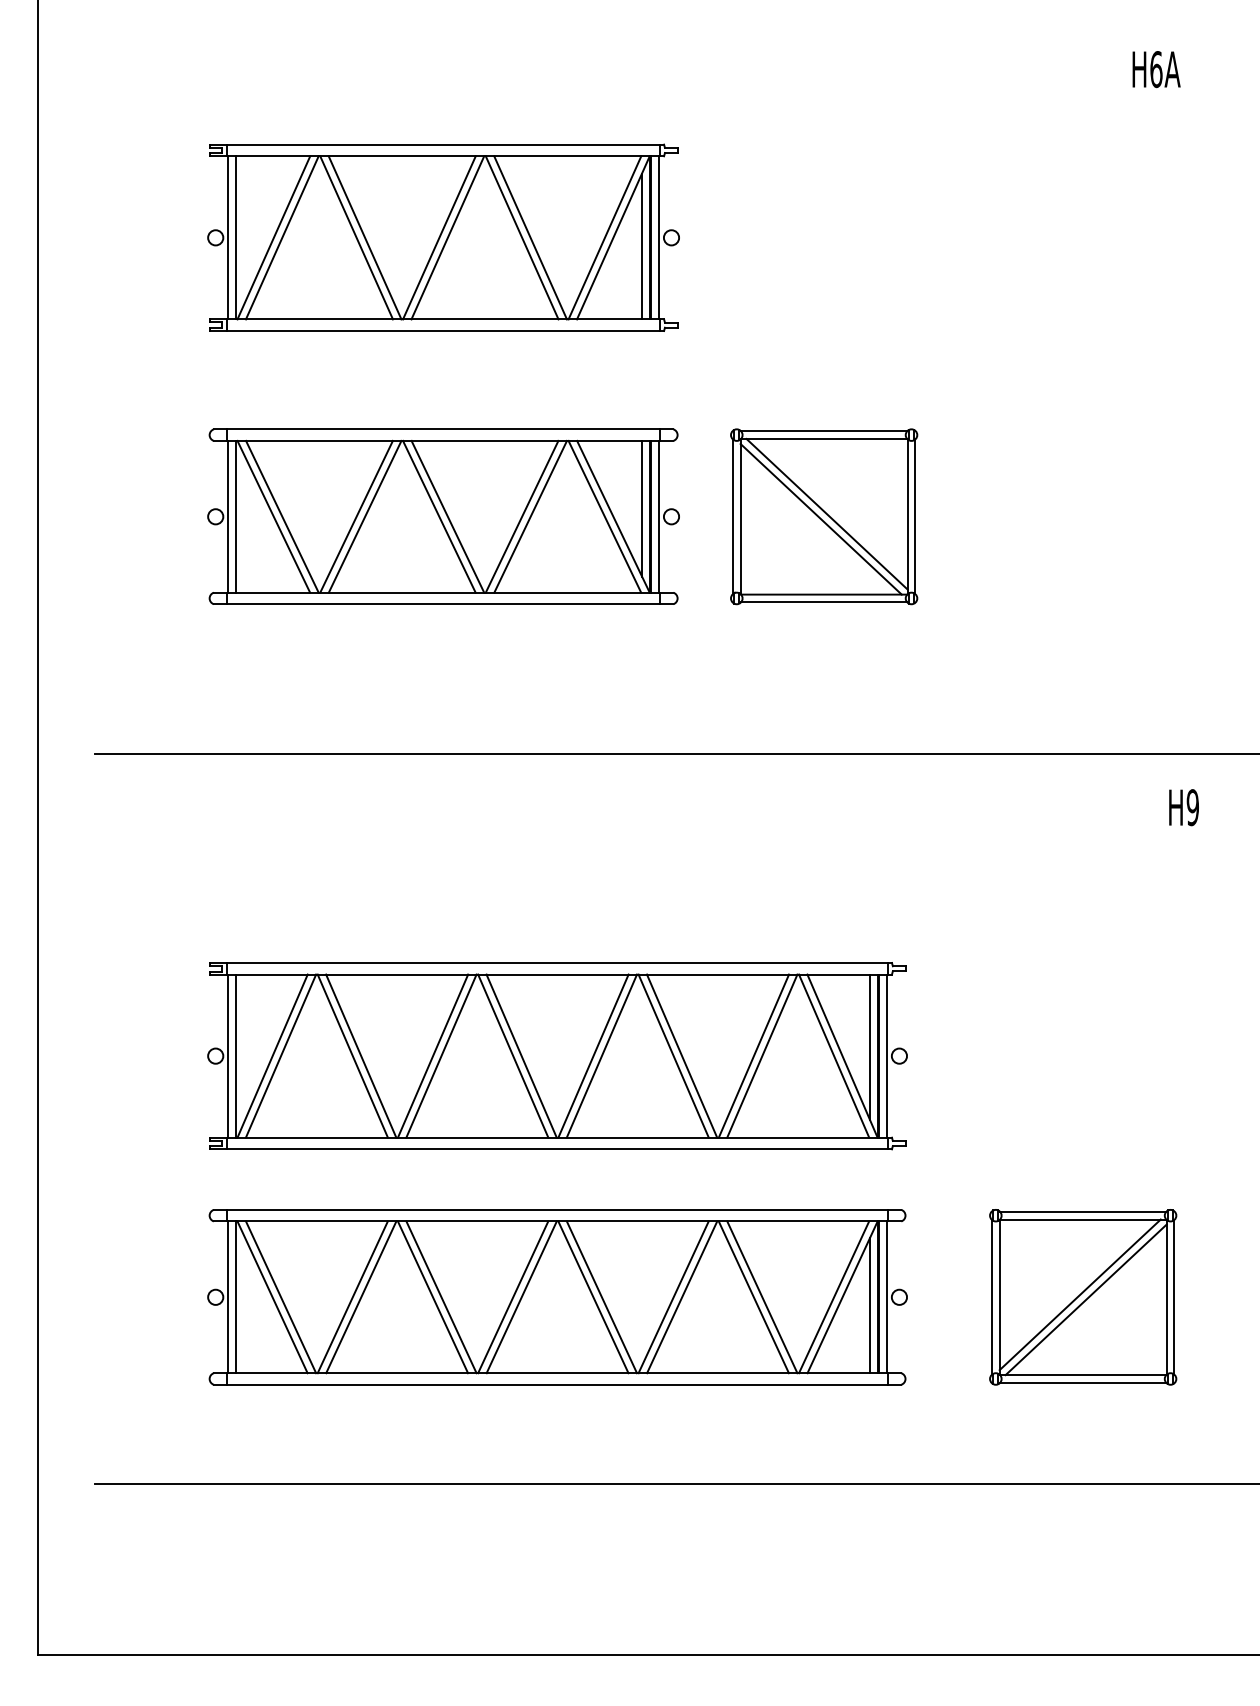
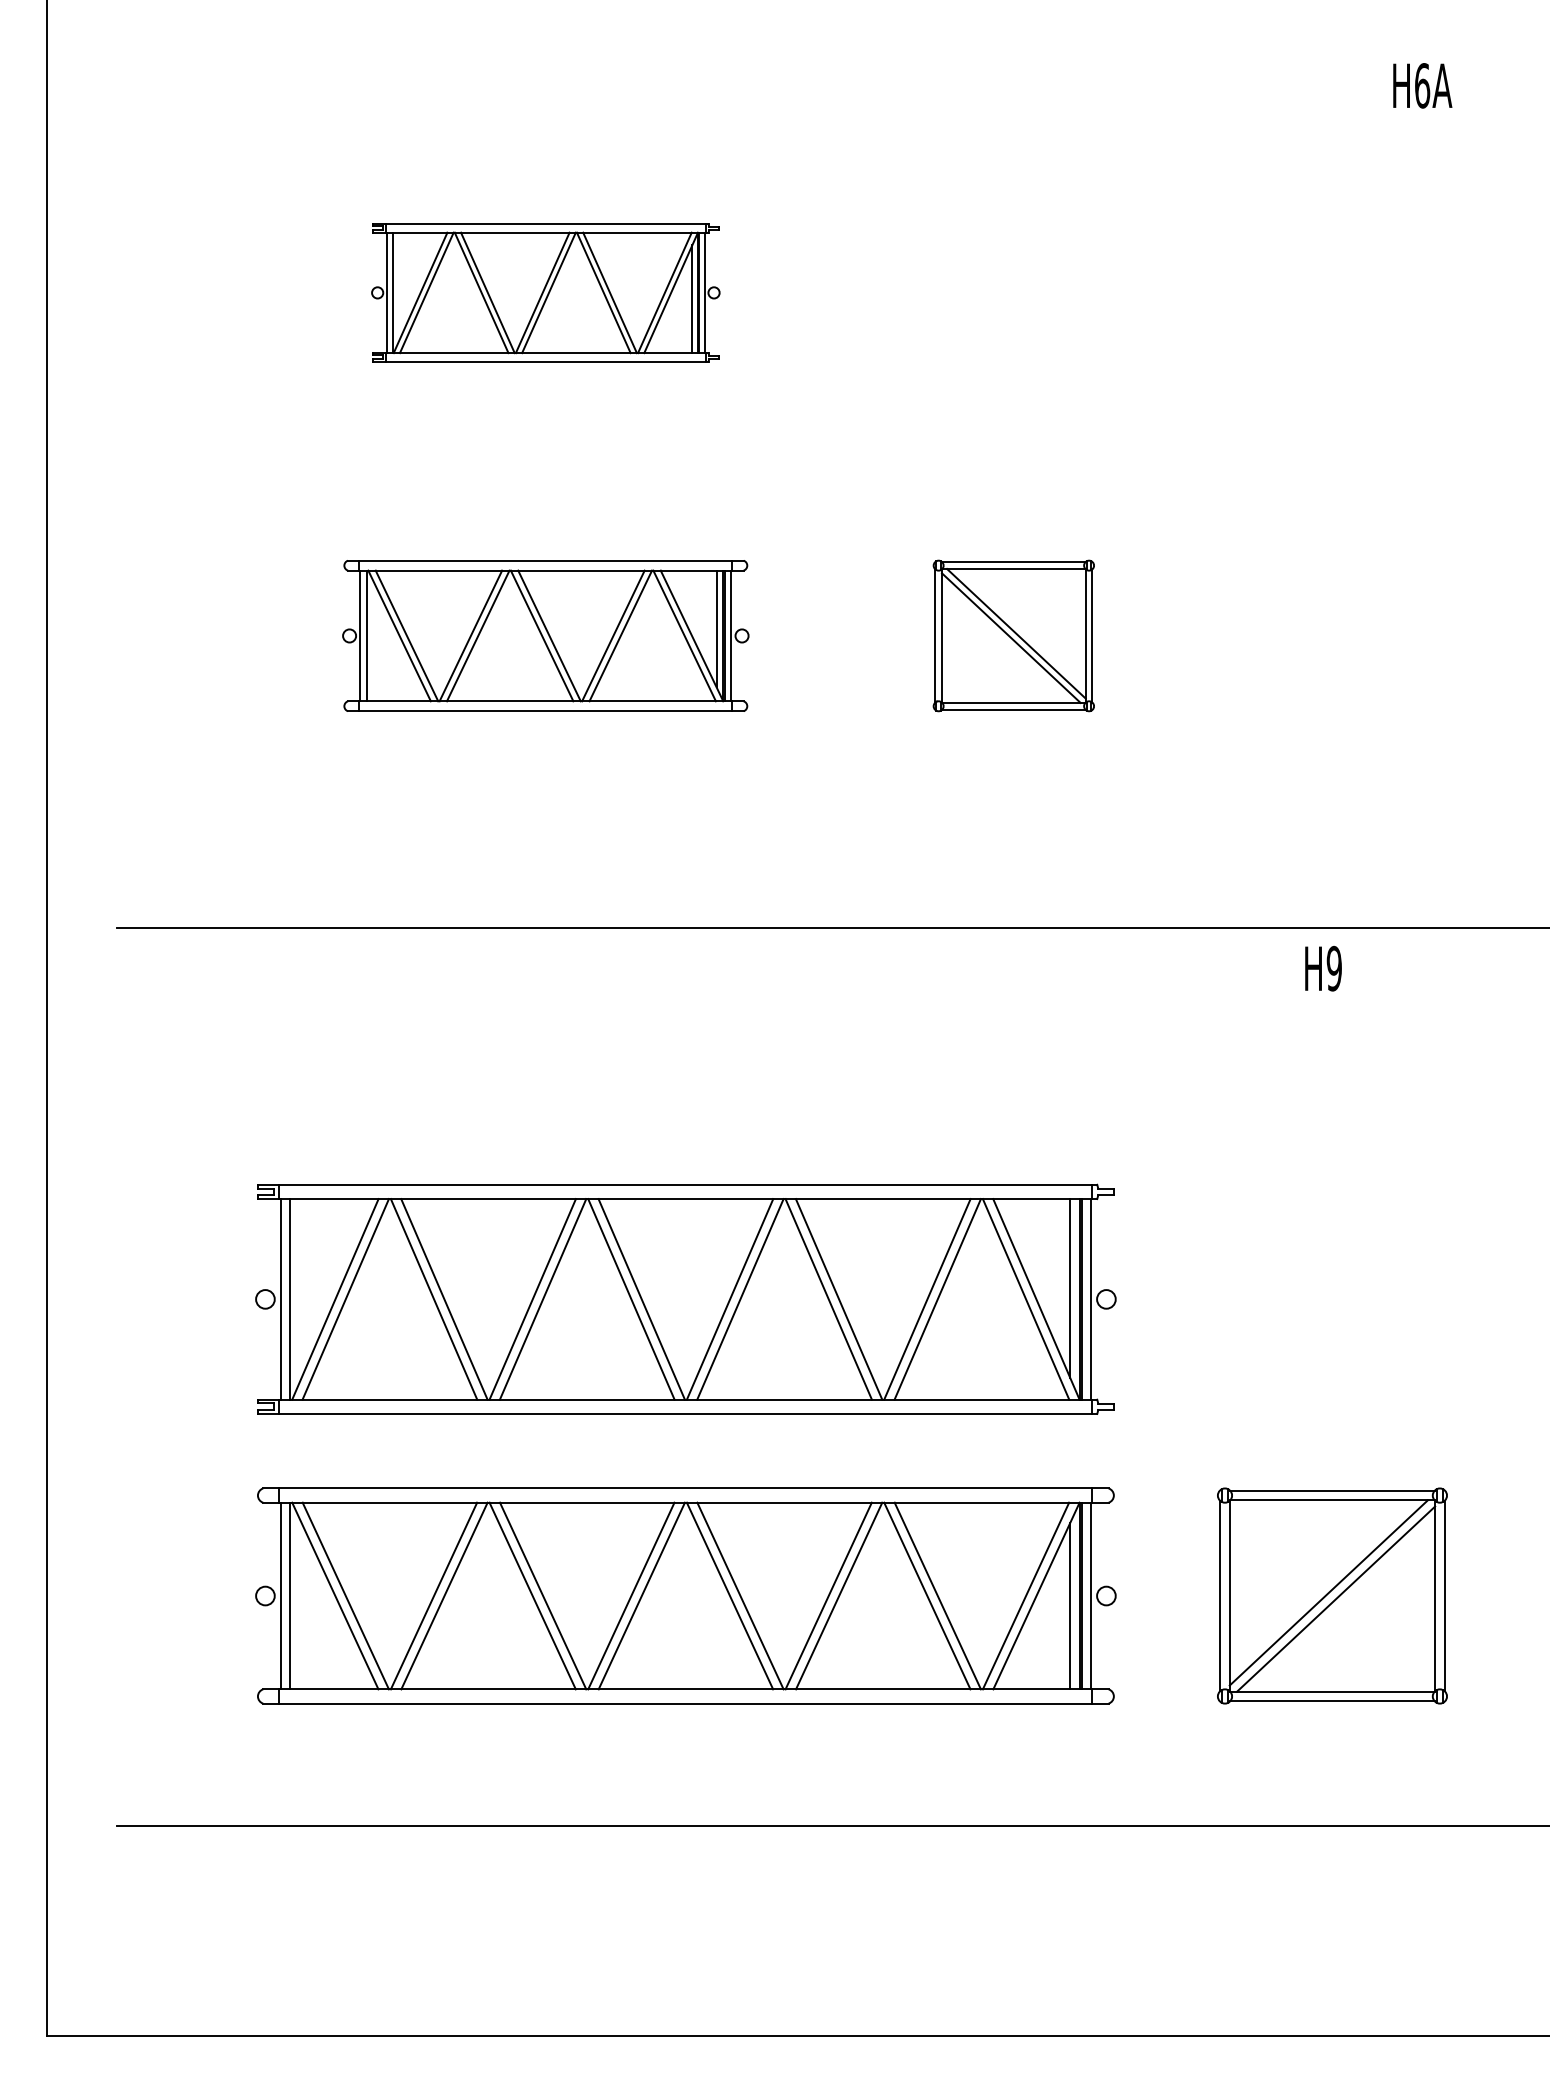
part: (443, 237) -> (545, 292), size x0.6
part: (443, 516) -> (545, 635), size x0.7
part: (823, 516) -> (1013, 635), size x0.7
text: (1184, 807) -> (1323, 968), moved

